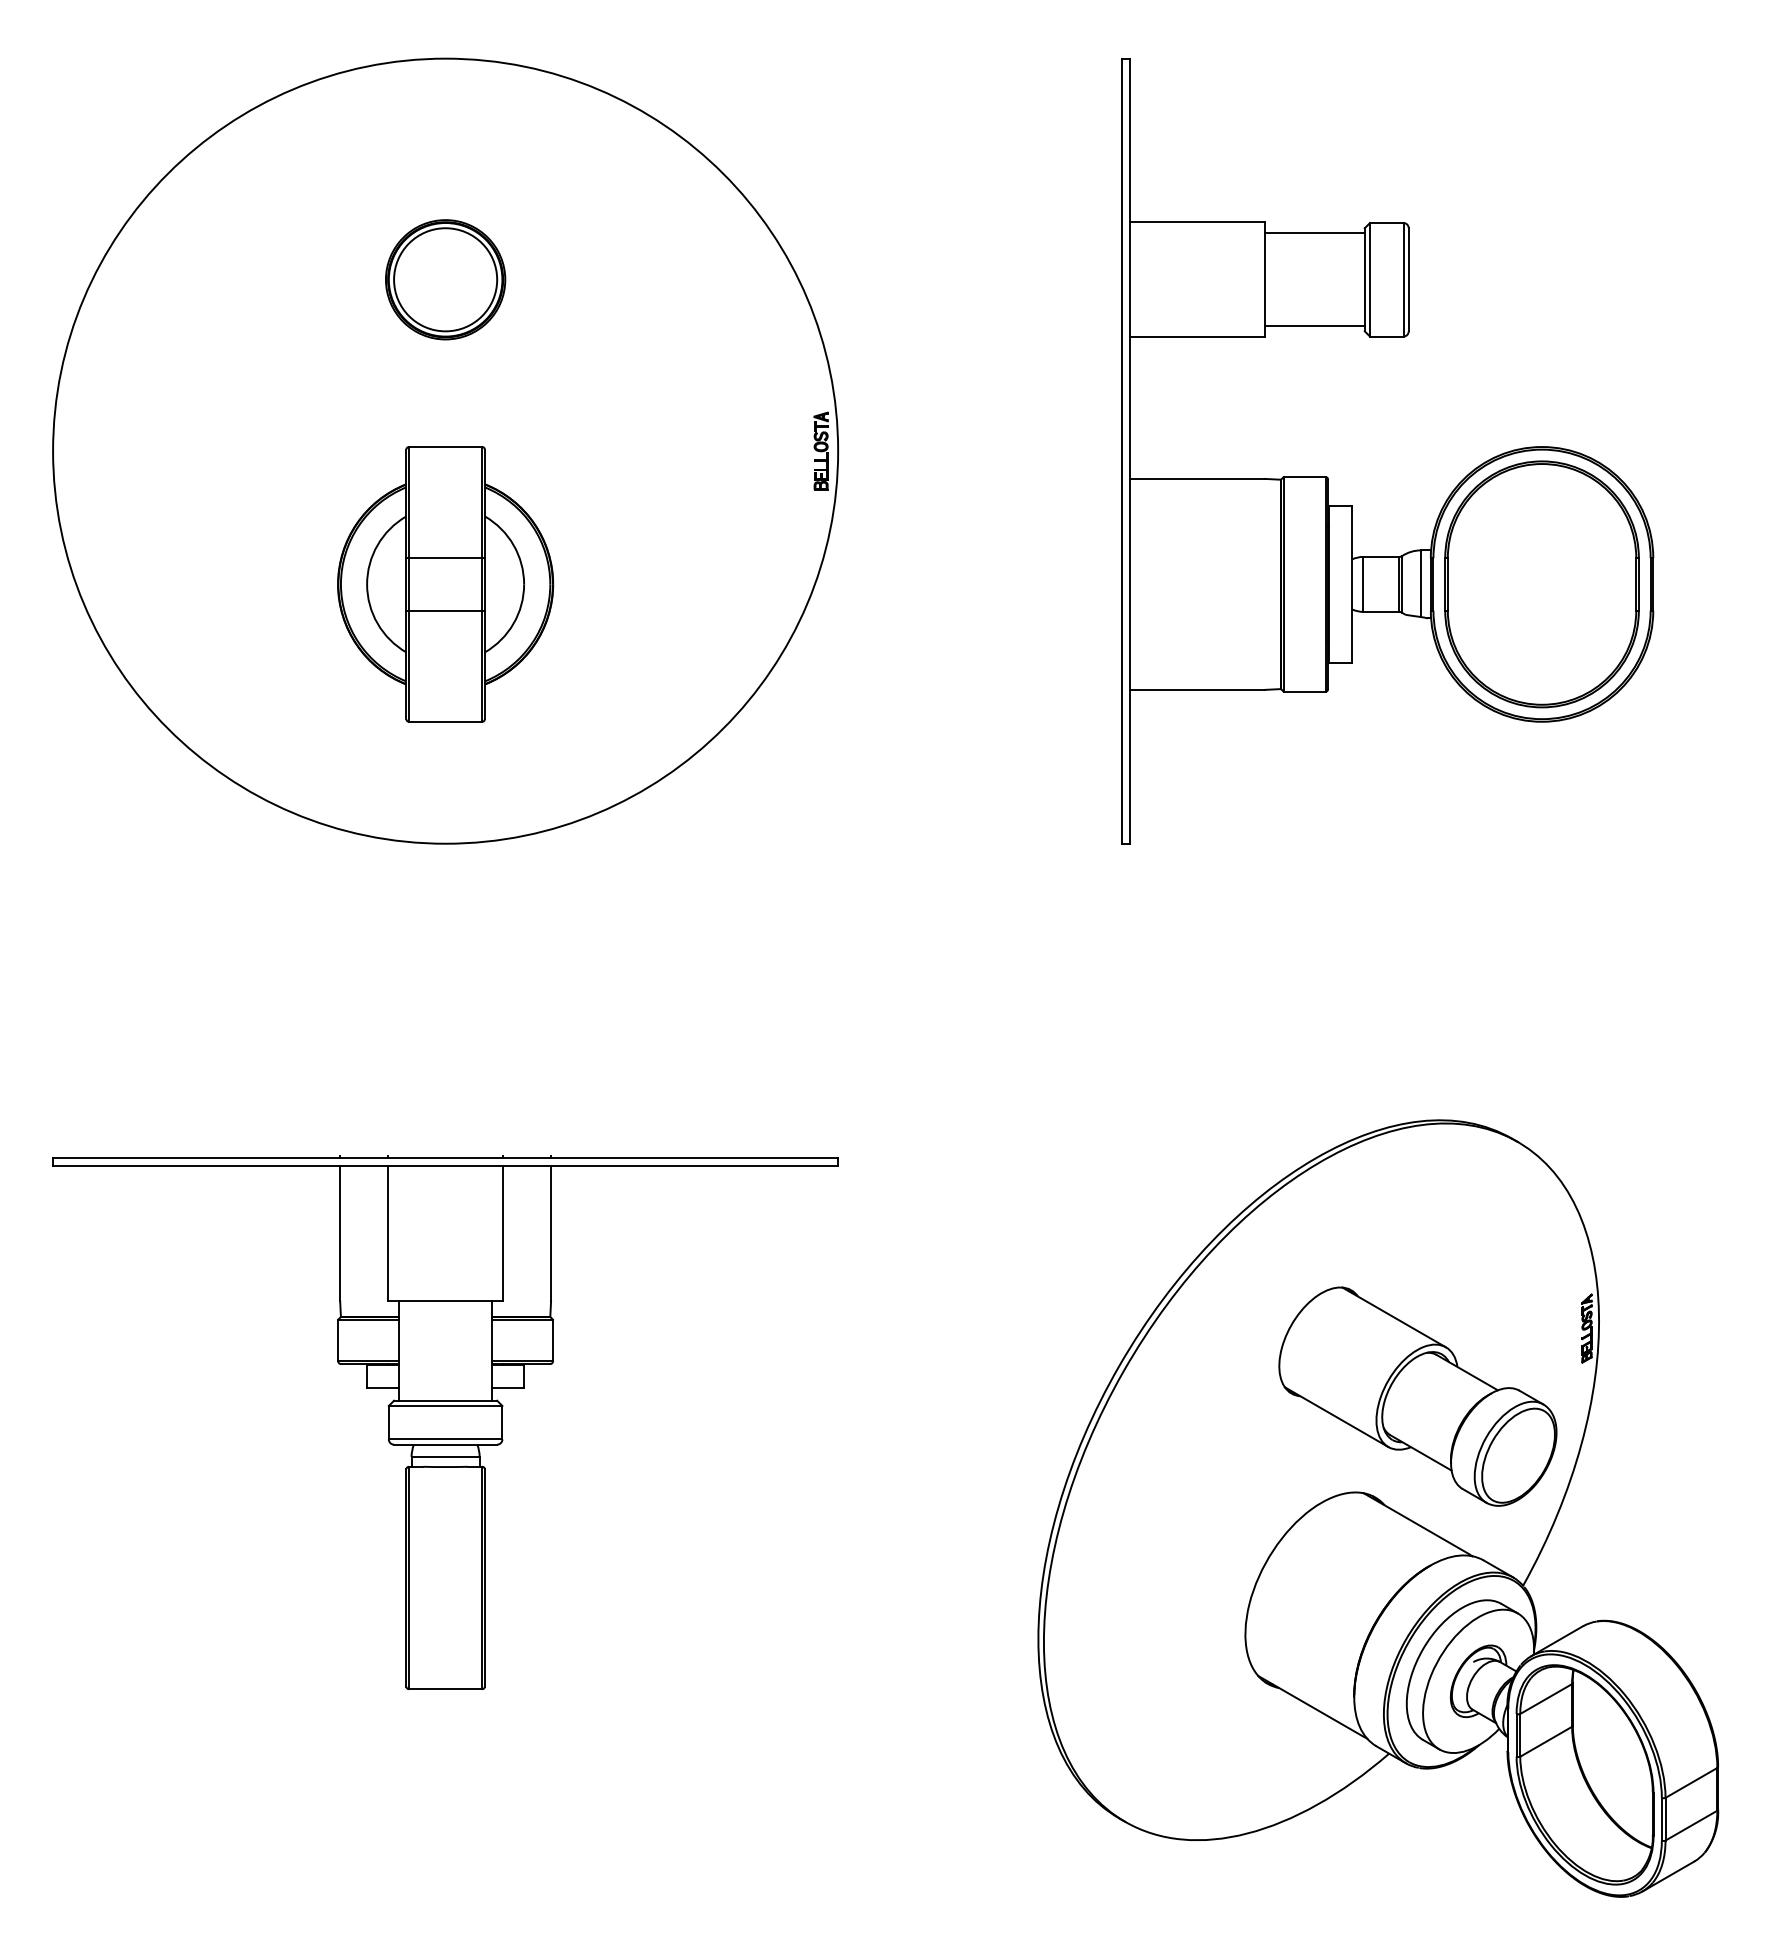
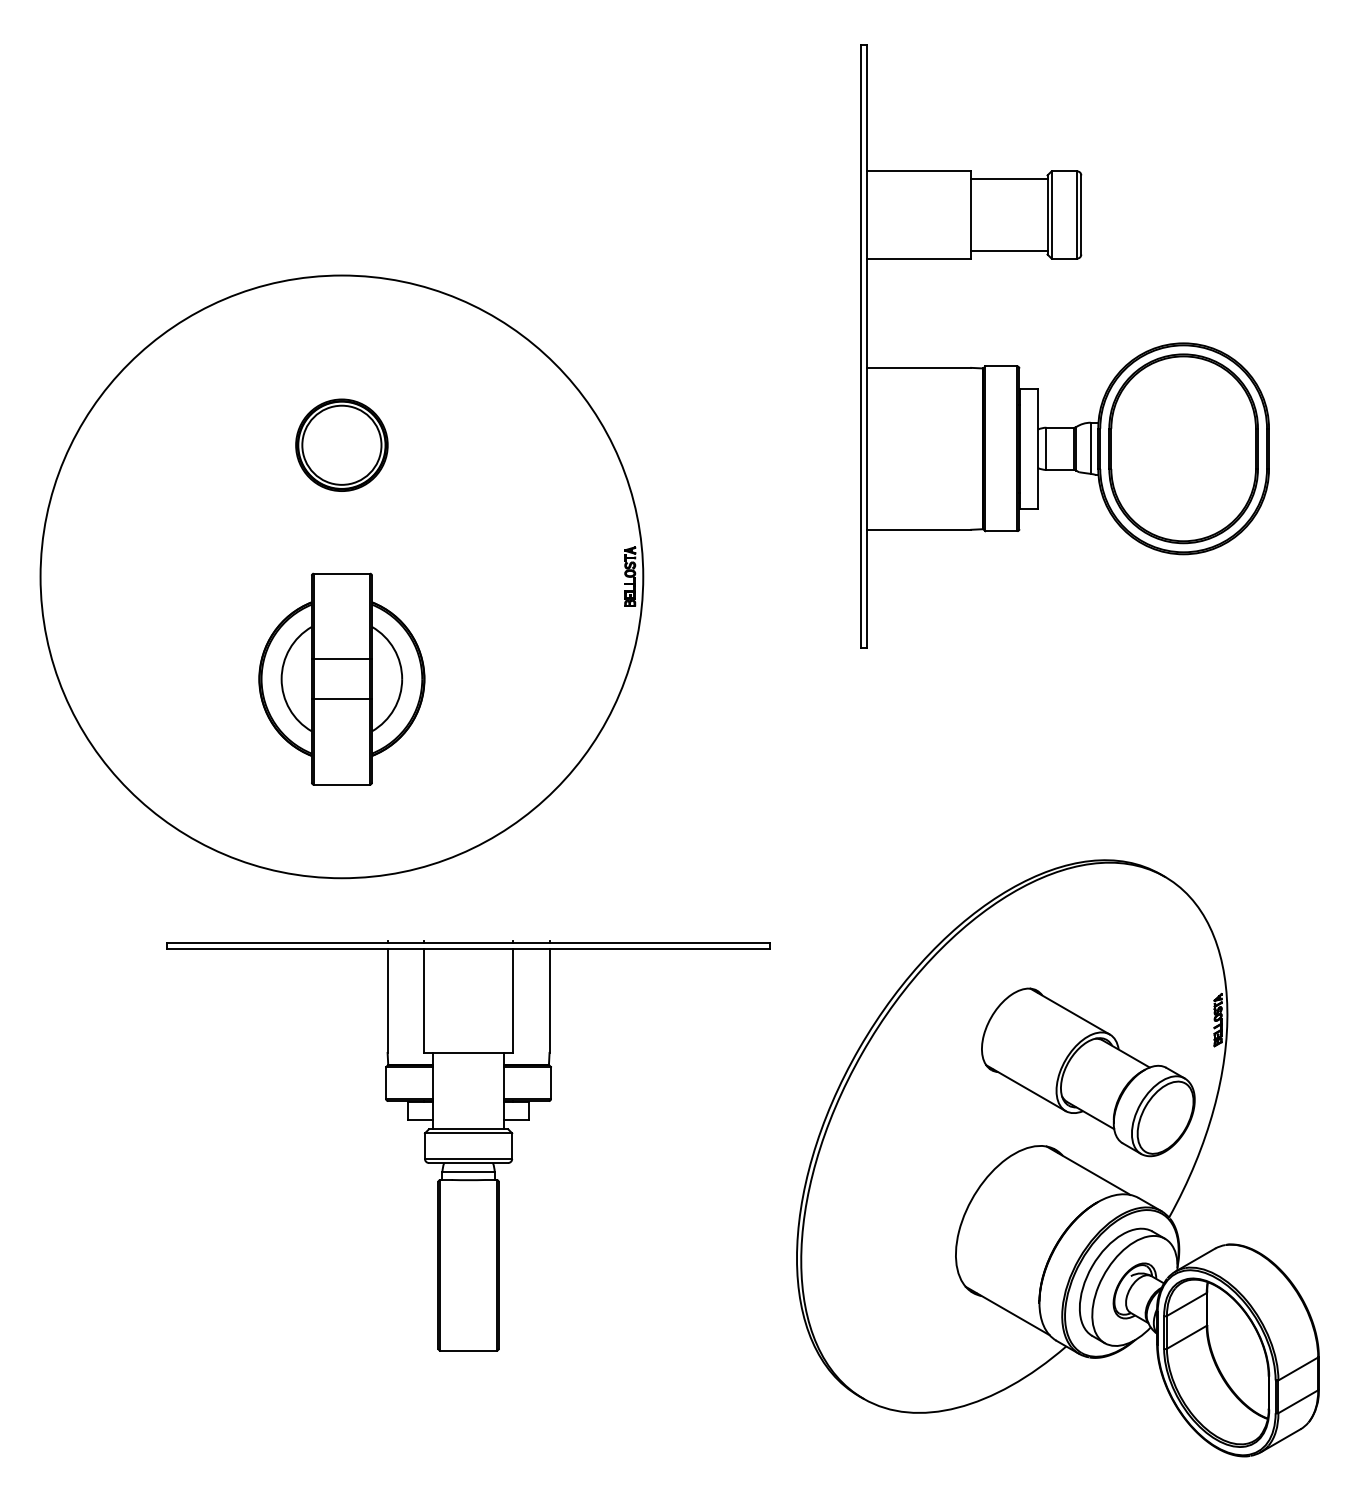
part: (445, 450) -> (341, 576), moved
part: (445, 1422) -> (468, 1145), moved

